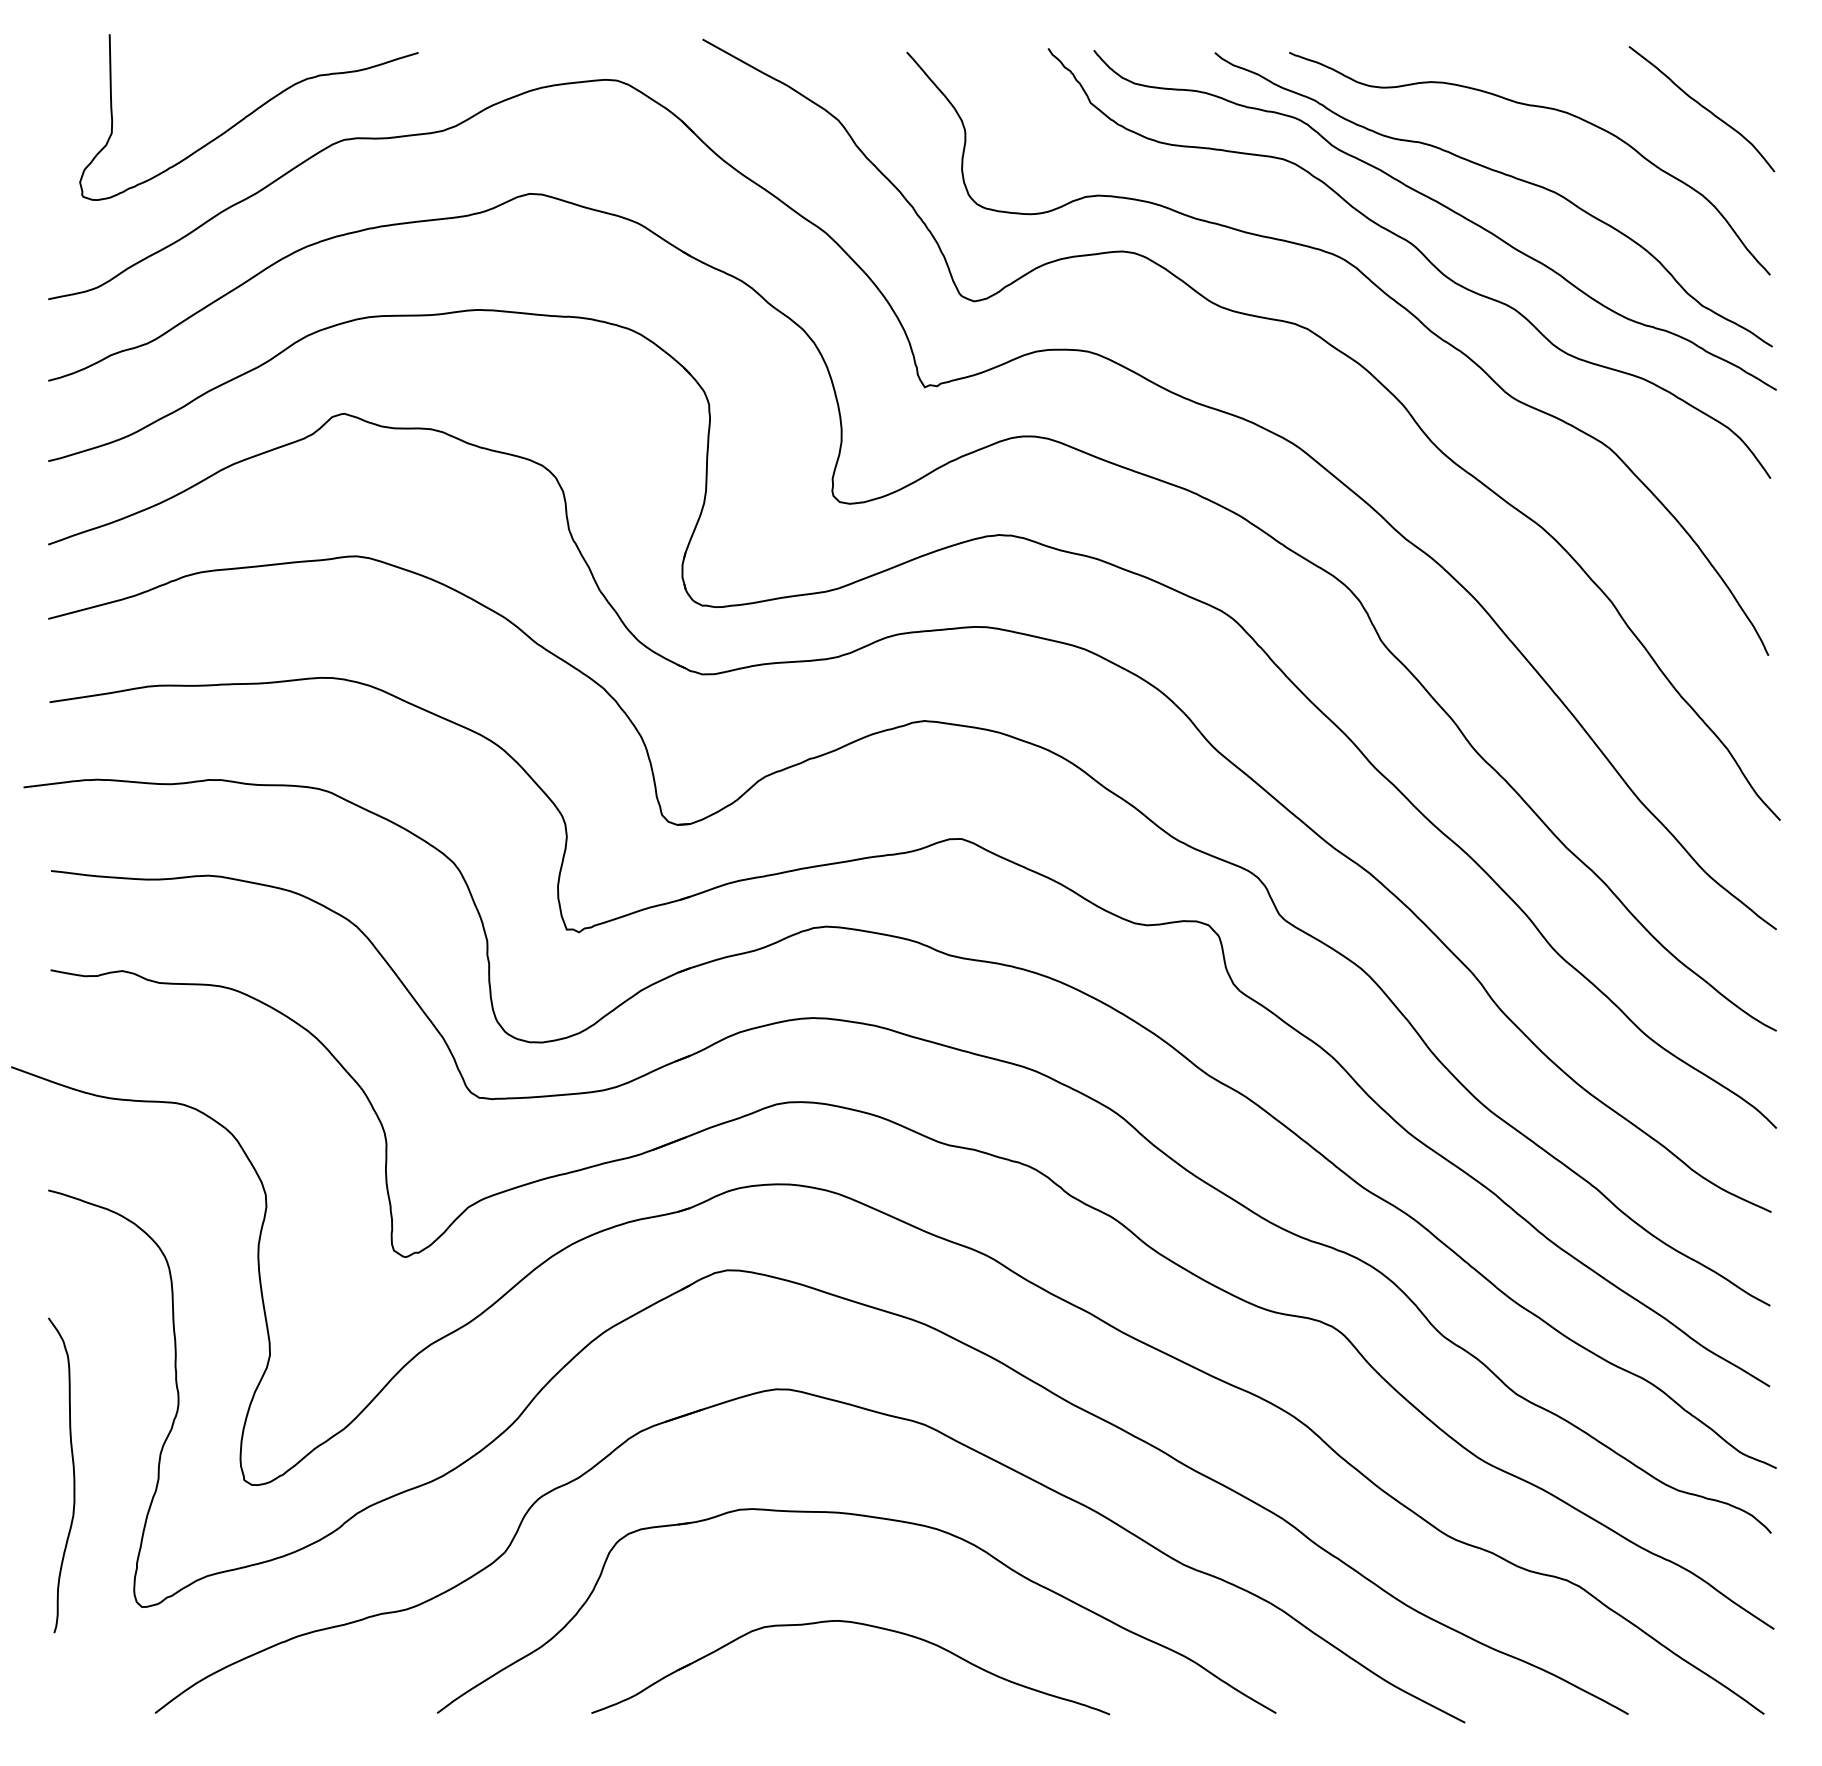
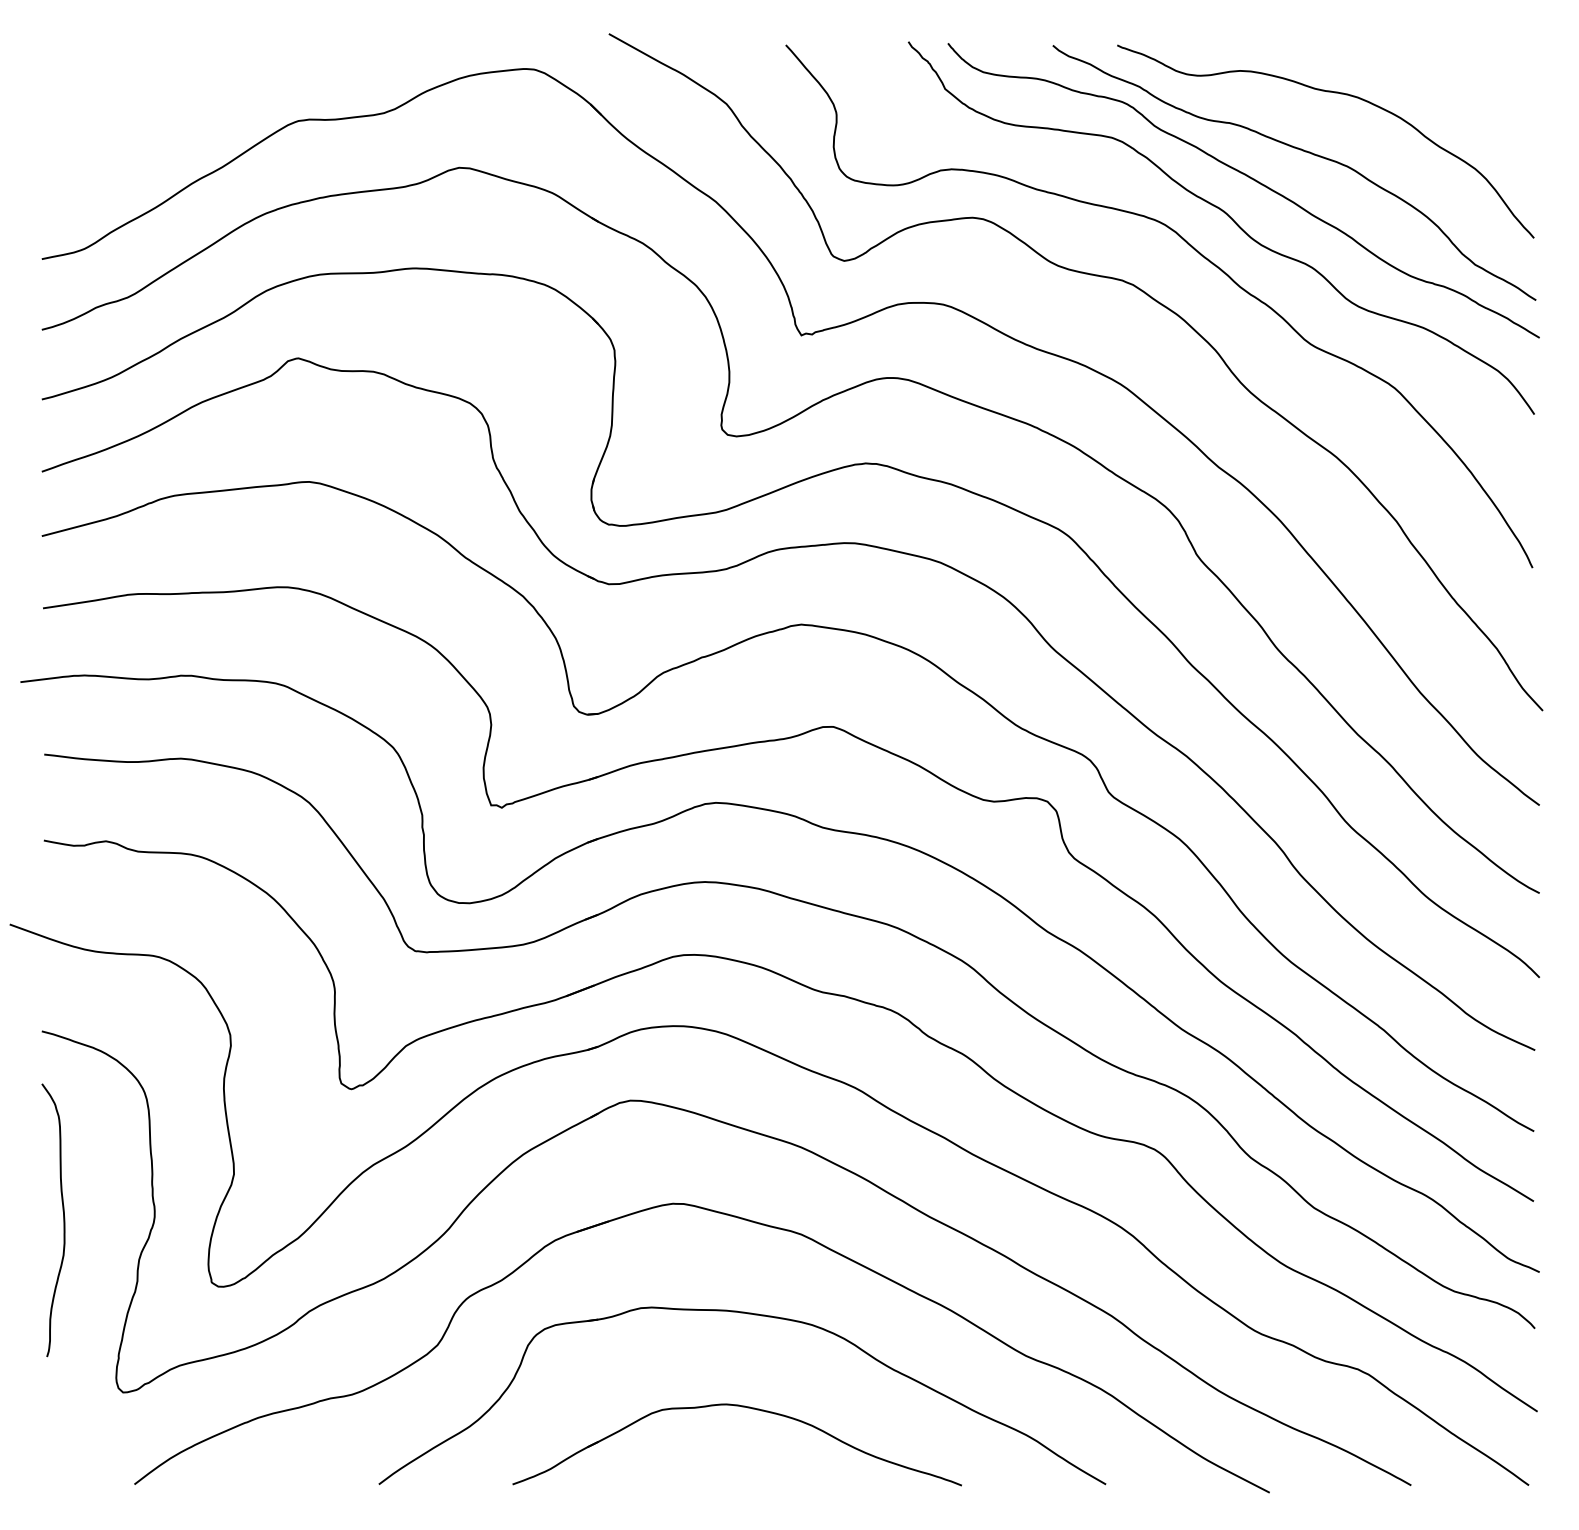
curve: (1702, 107) -> (1475, 92), removed
curve: (248, 116) -> (215, 100), removed
curve: (73, 1475) -> (63, 1220), moved

